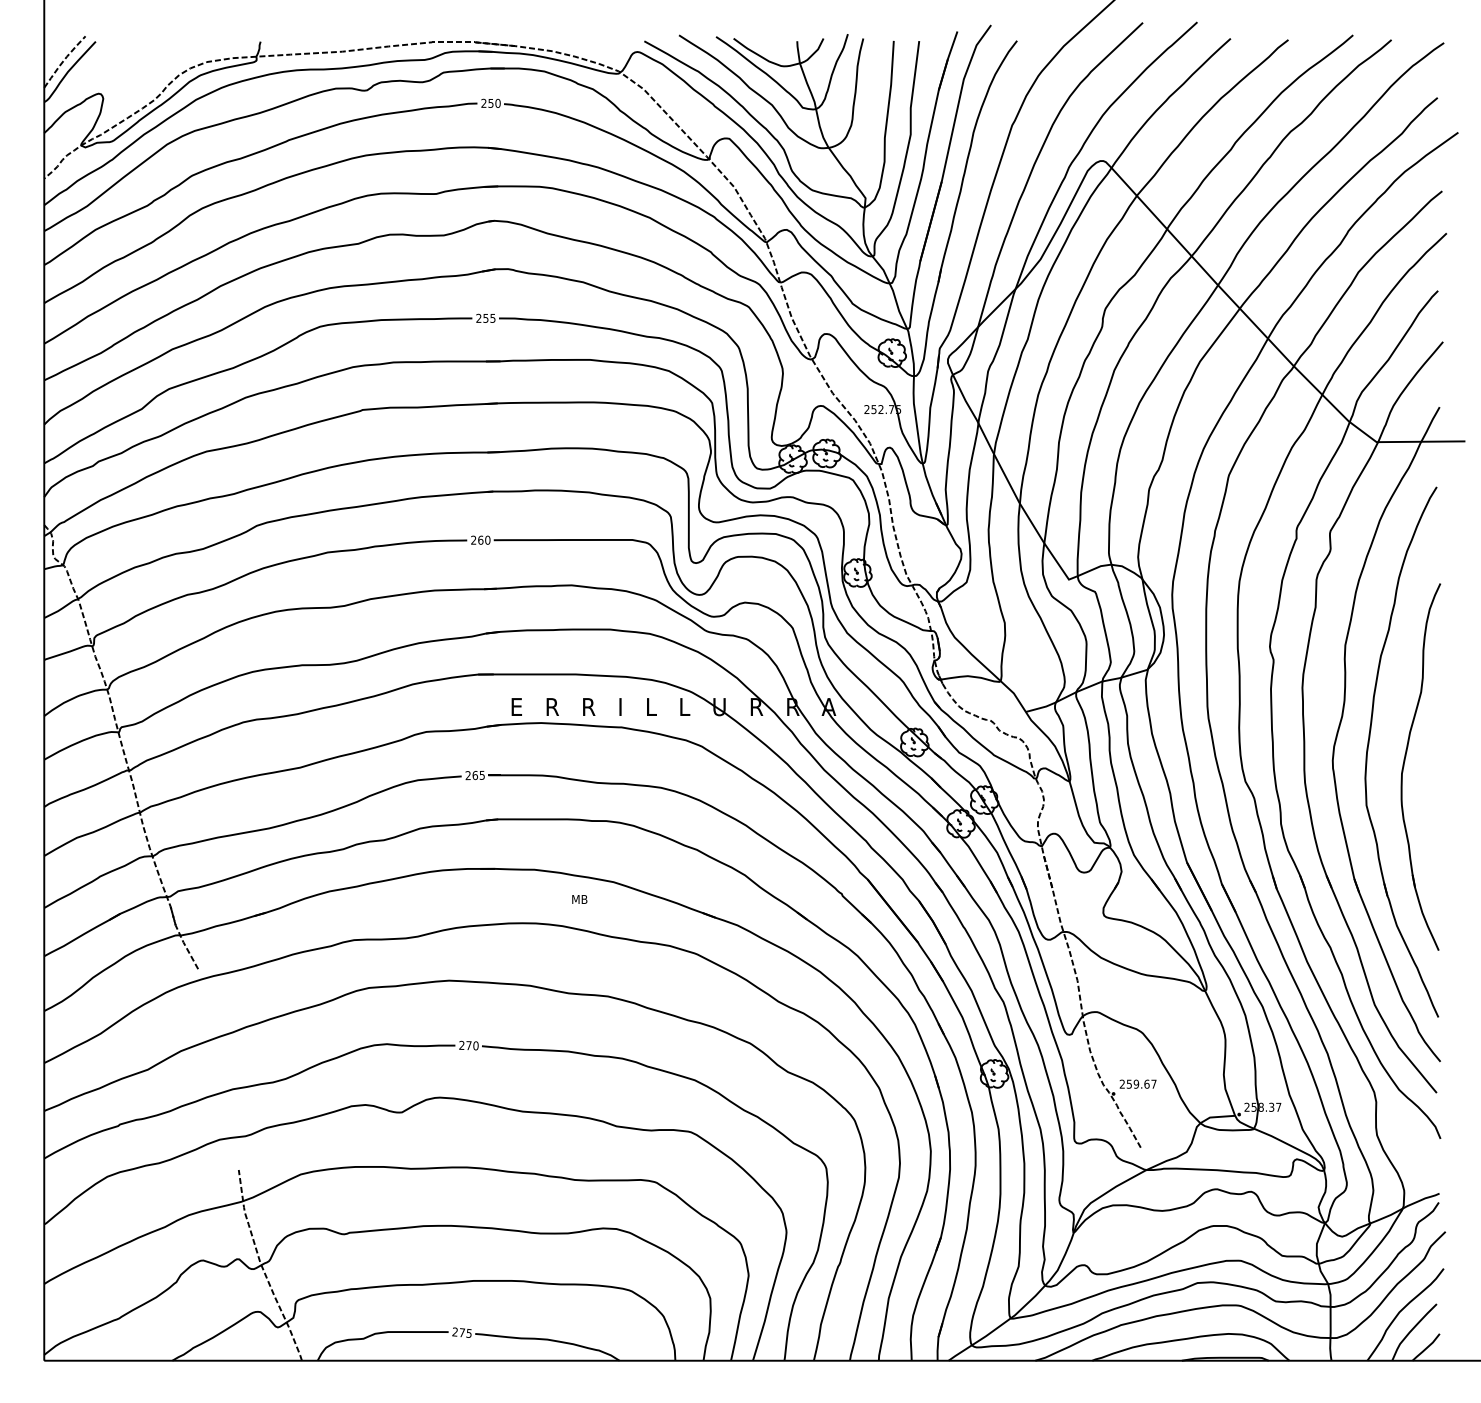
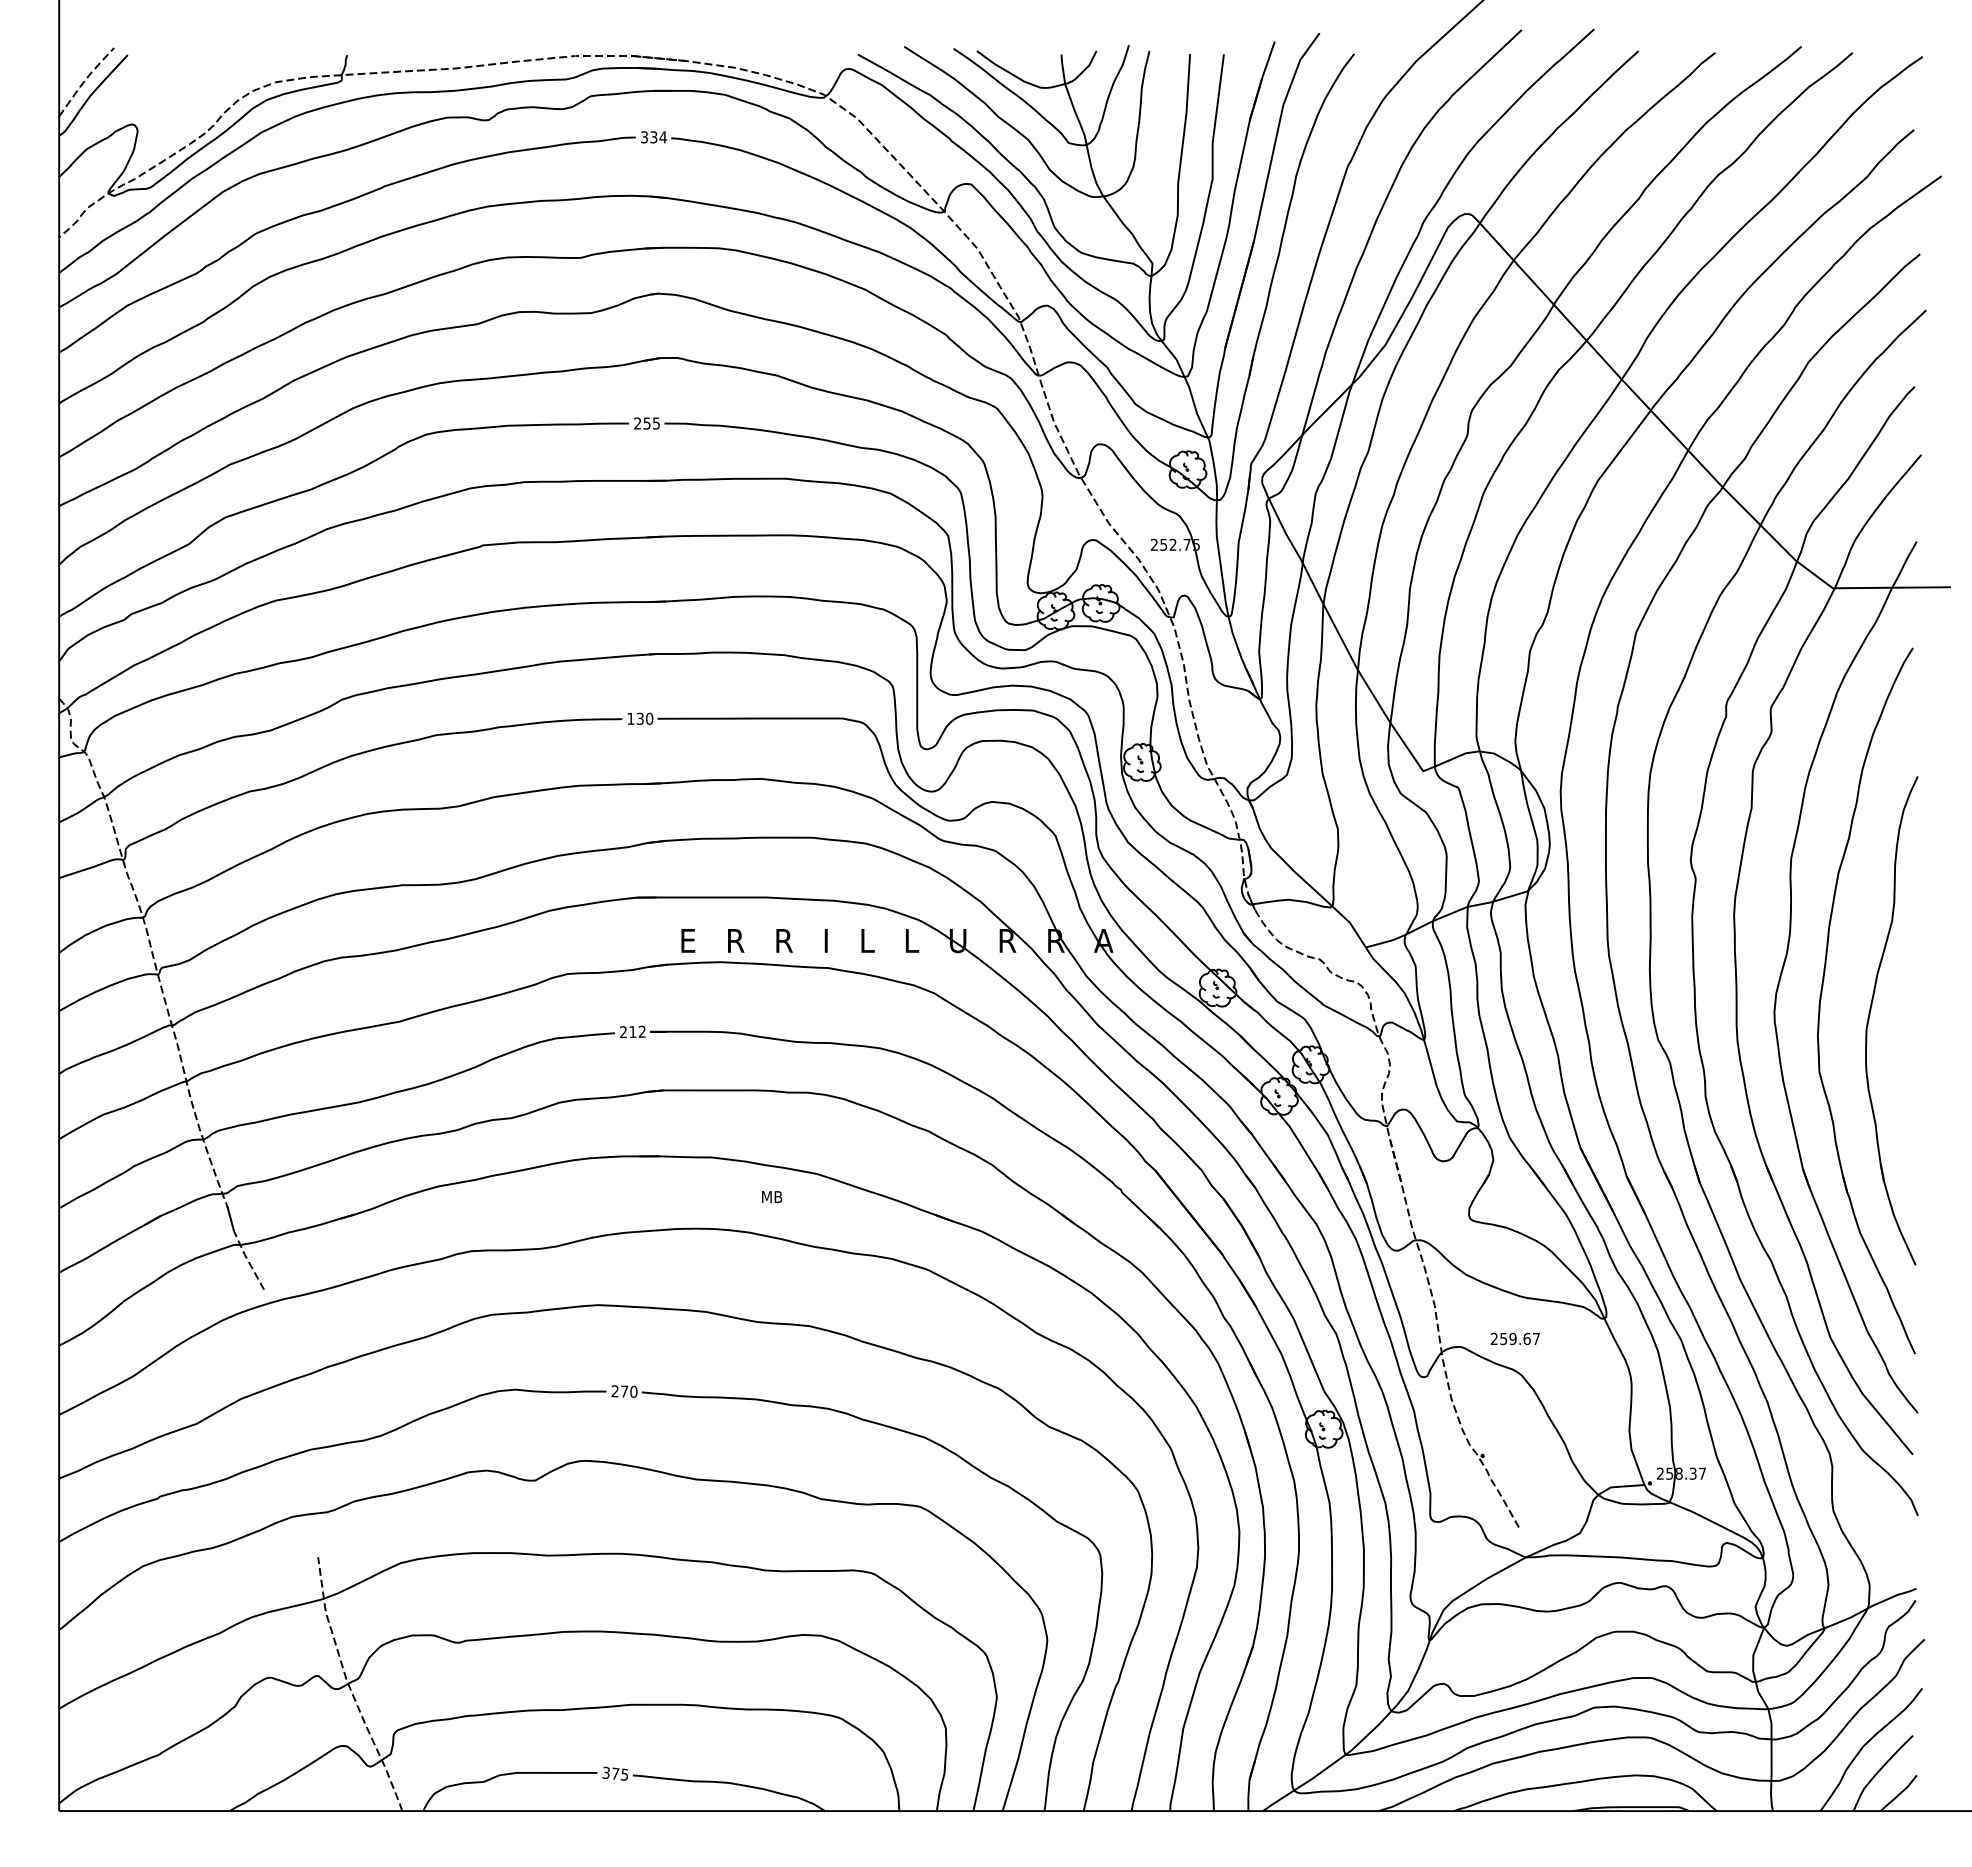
text: (491, 103) -> (654, 137), 250 -> 334
text: (477, 539) -> (635, 718), 260 -> 130
text: (478, 775) -> (637, 1031), 265 -> 212
text: (1137, 1083) -> (1514, 1338), moved
text: (454, 1332) -> (605, 1773), 275 -> 375

